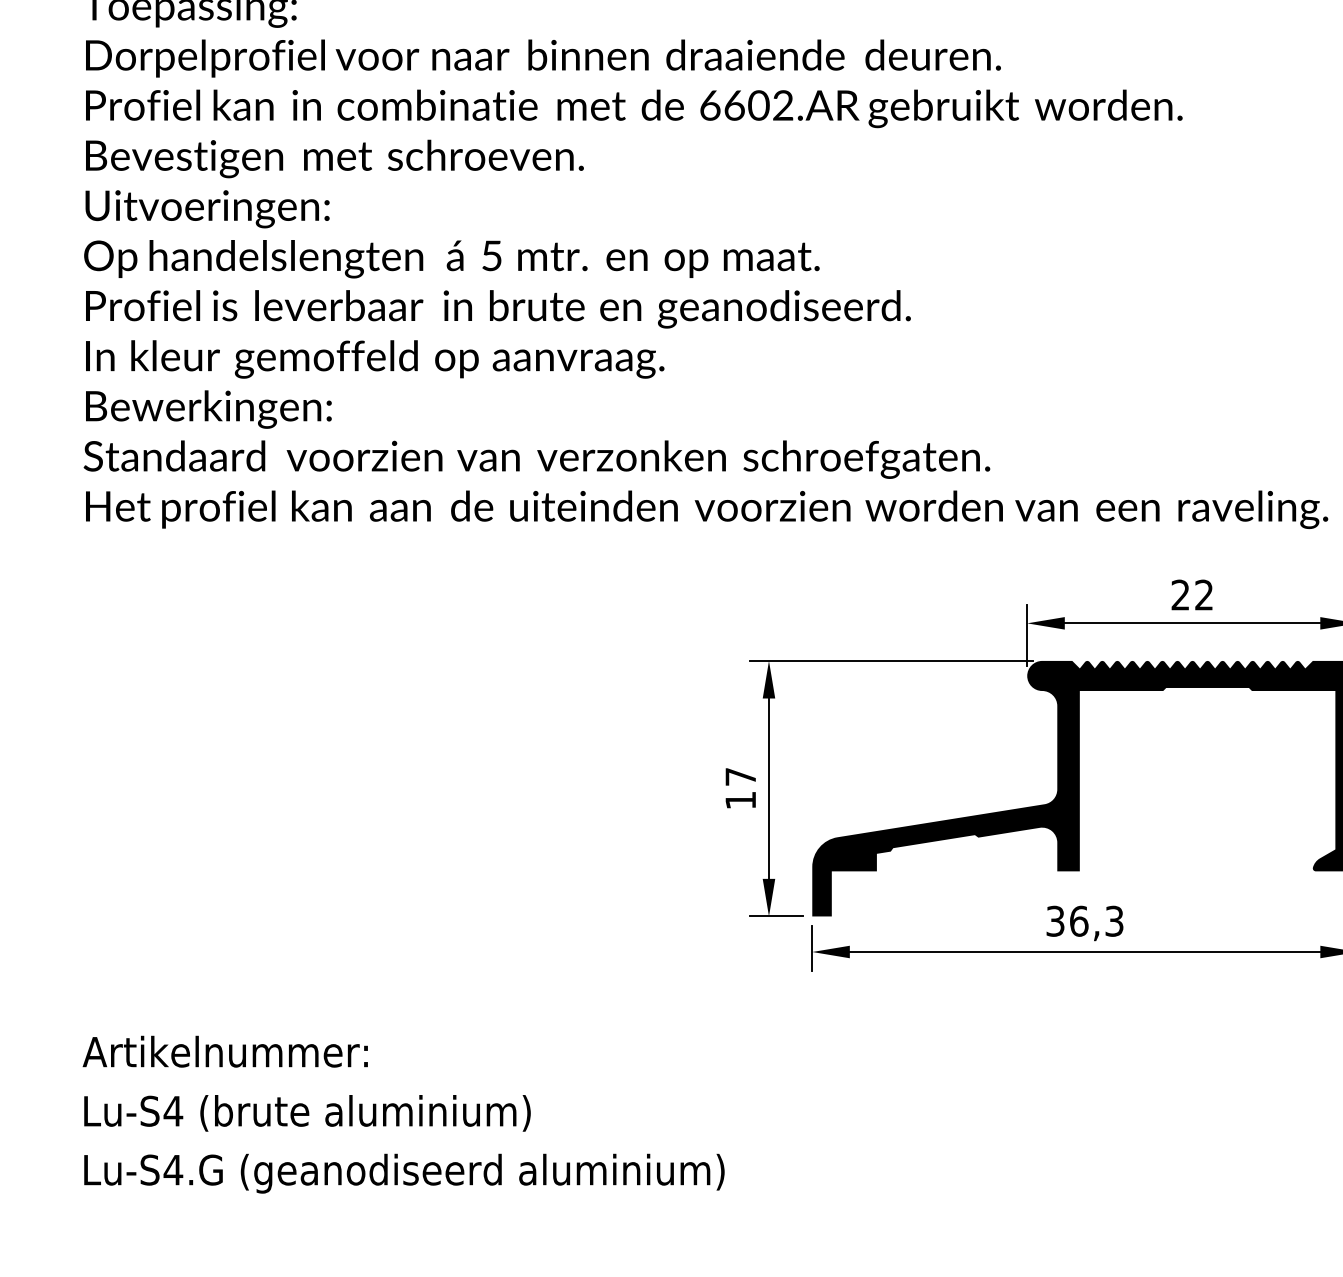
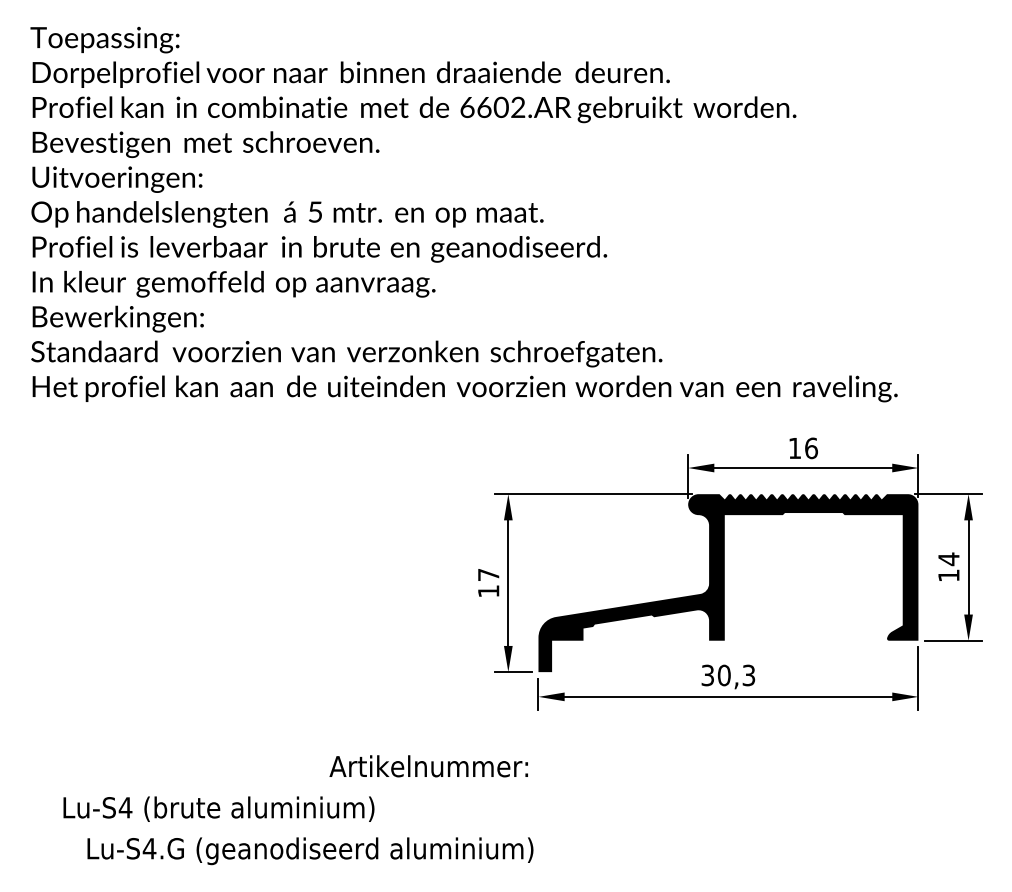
text: (1191, 595) -> (802, 448), 22 -> 16
text: (1077, 919) -> (723, 674), 36,3 -> 30,3
text: (224, 1051) -> (428, 766), moved
text: (306, 1112) -> (218, 808), moved
text: (404, 1174) -> (310, 851), moved

